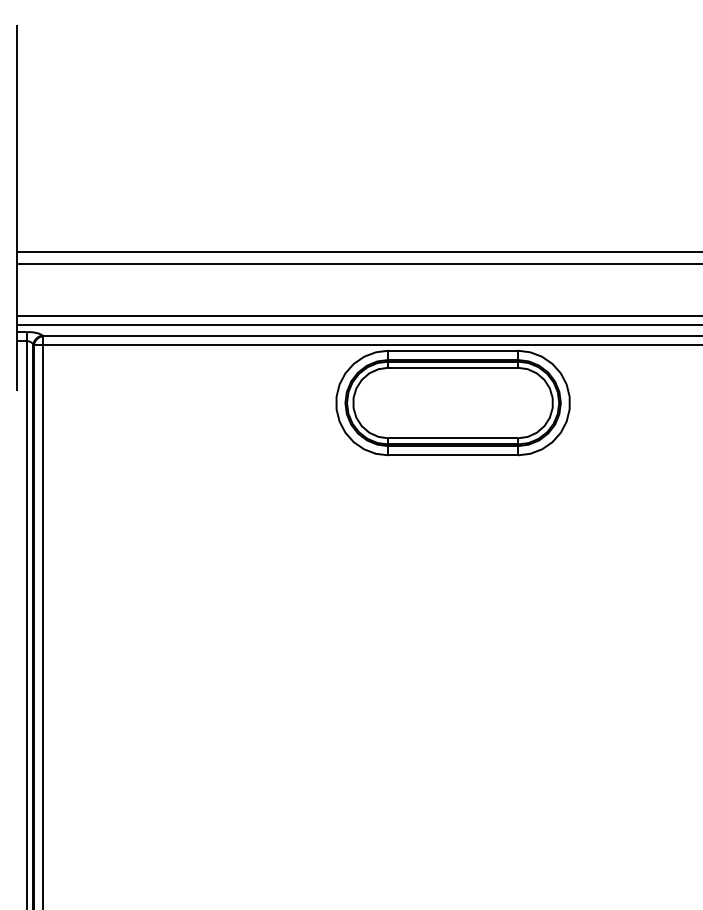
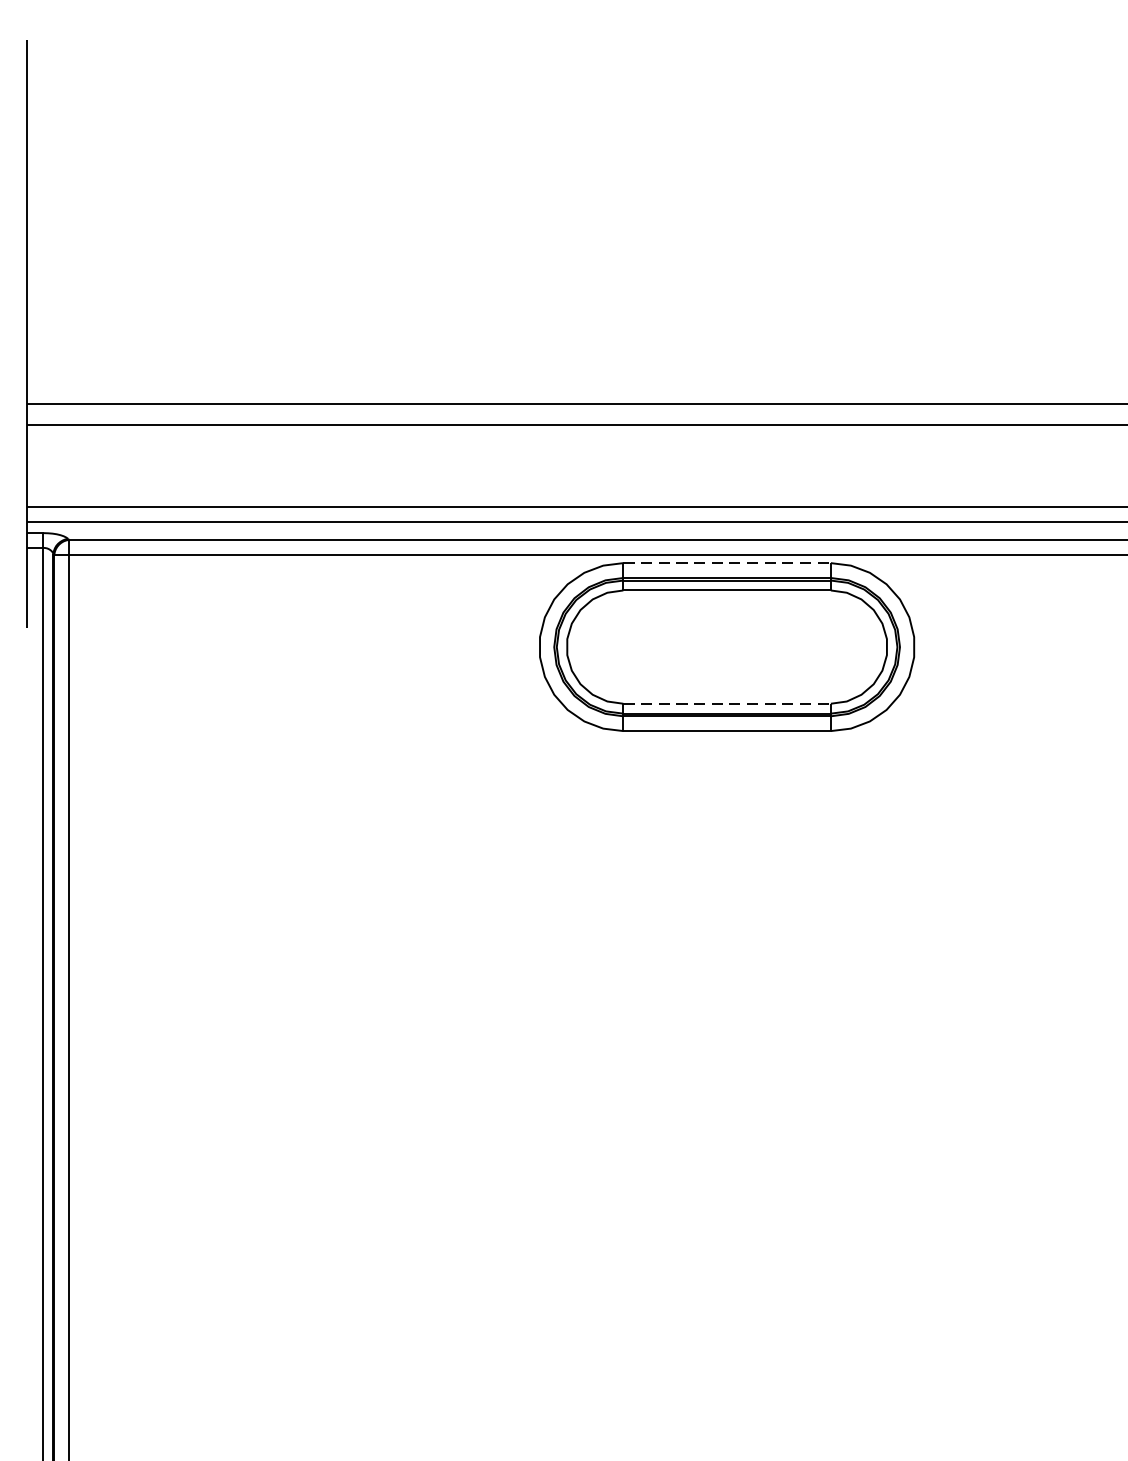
line: (453, 350) -> (727, 562), solid -> dashed
line: (453, 438) -> (727, 704), solid -> dashed

